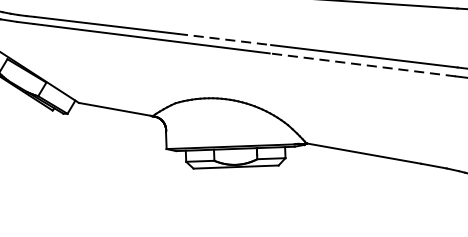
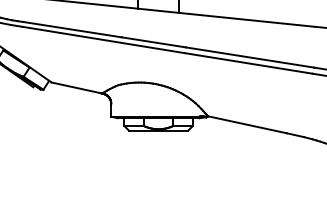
line: (225, 39) -> (154, 42), dashed -> solid
line: (362, 65) -> (248, 63), dashed -> solid

